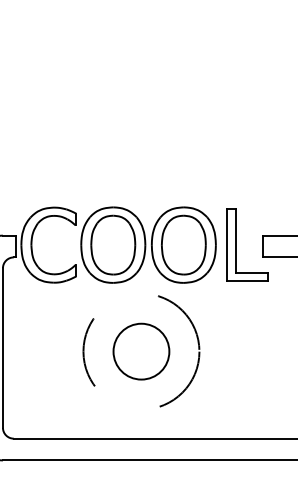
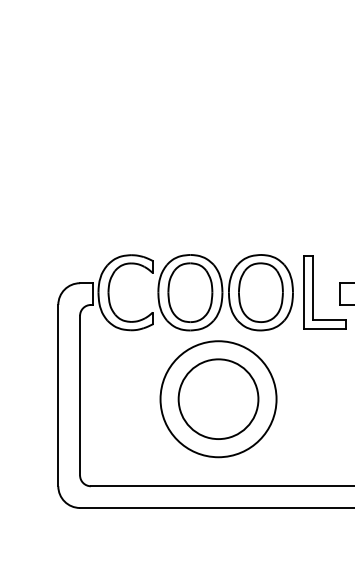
circle: (141, 351) -> (218, 399), dashed -> solid
circle: (141, 351) -> (218, 399), size x1.43

